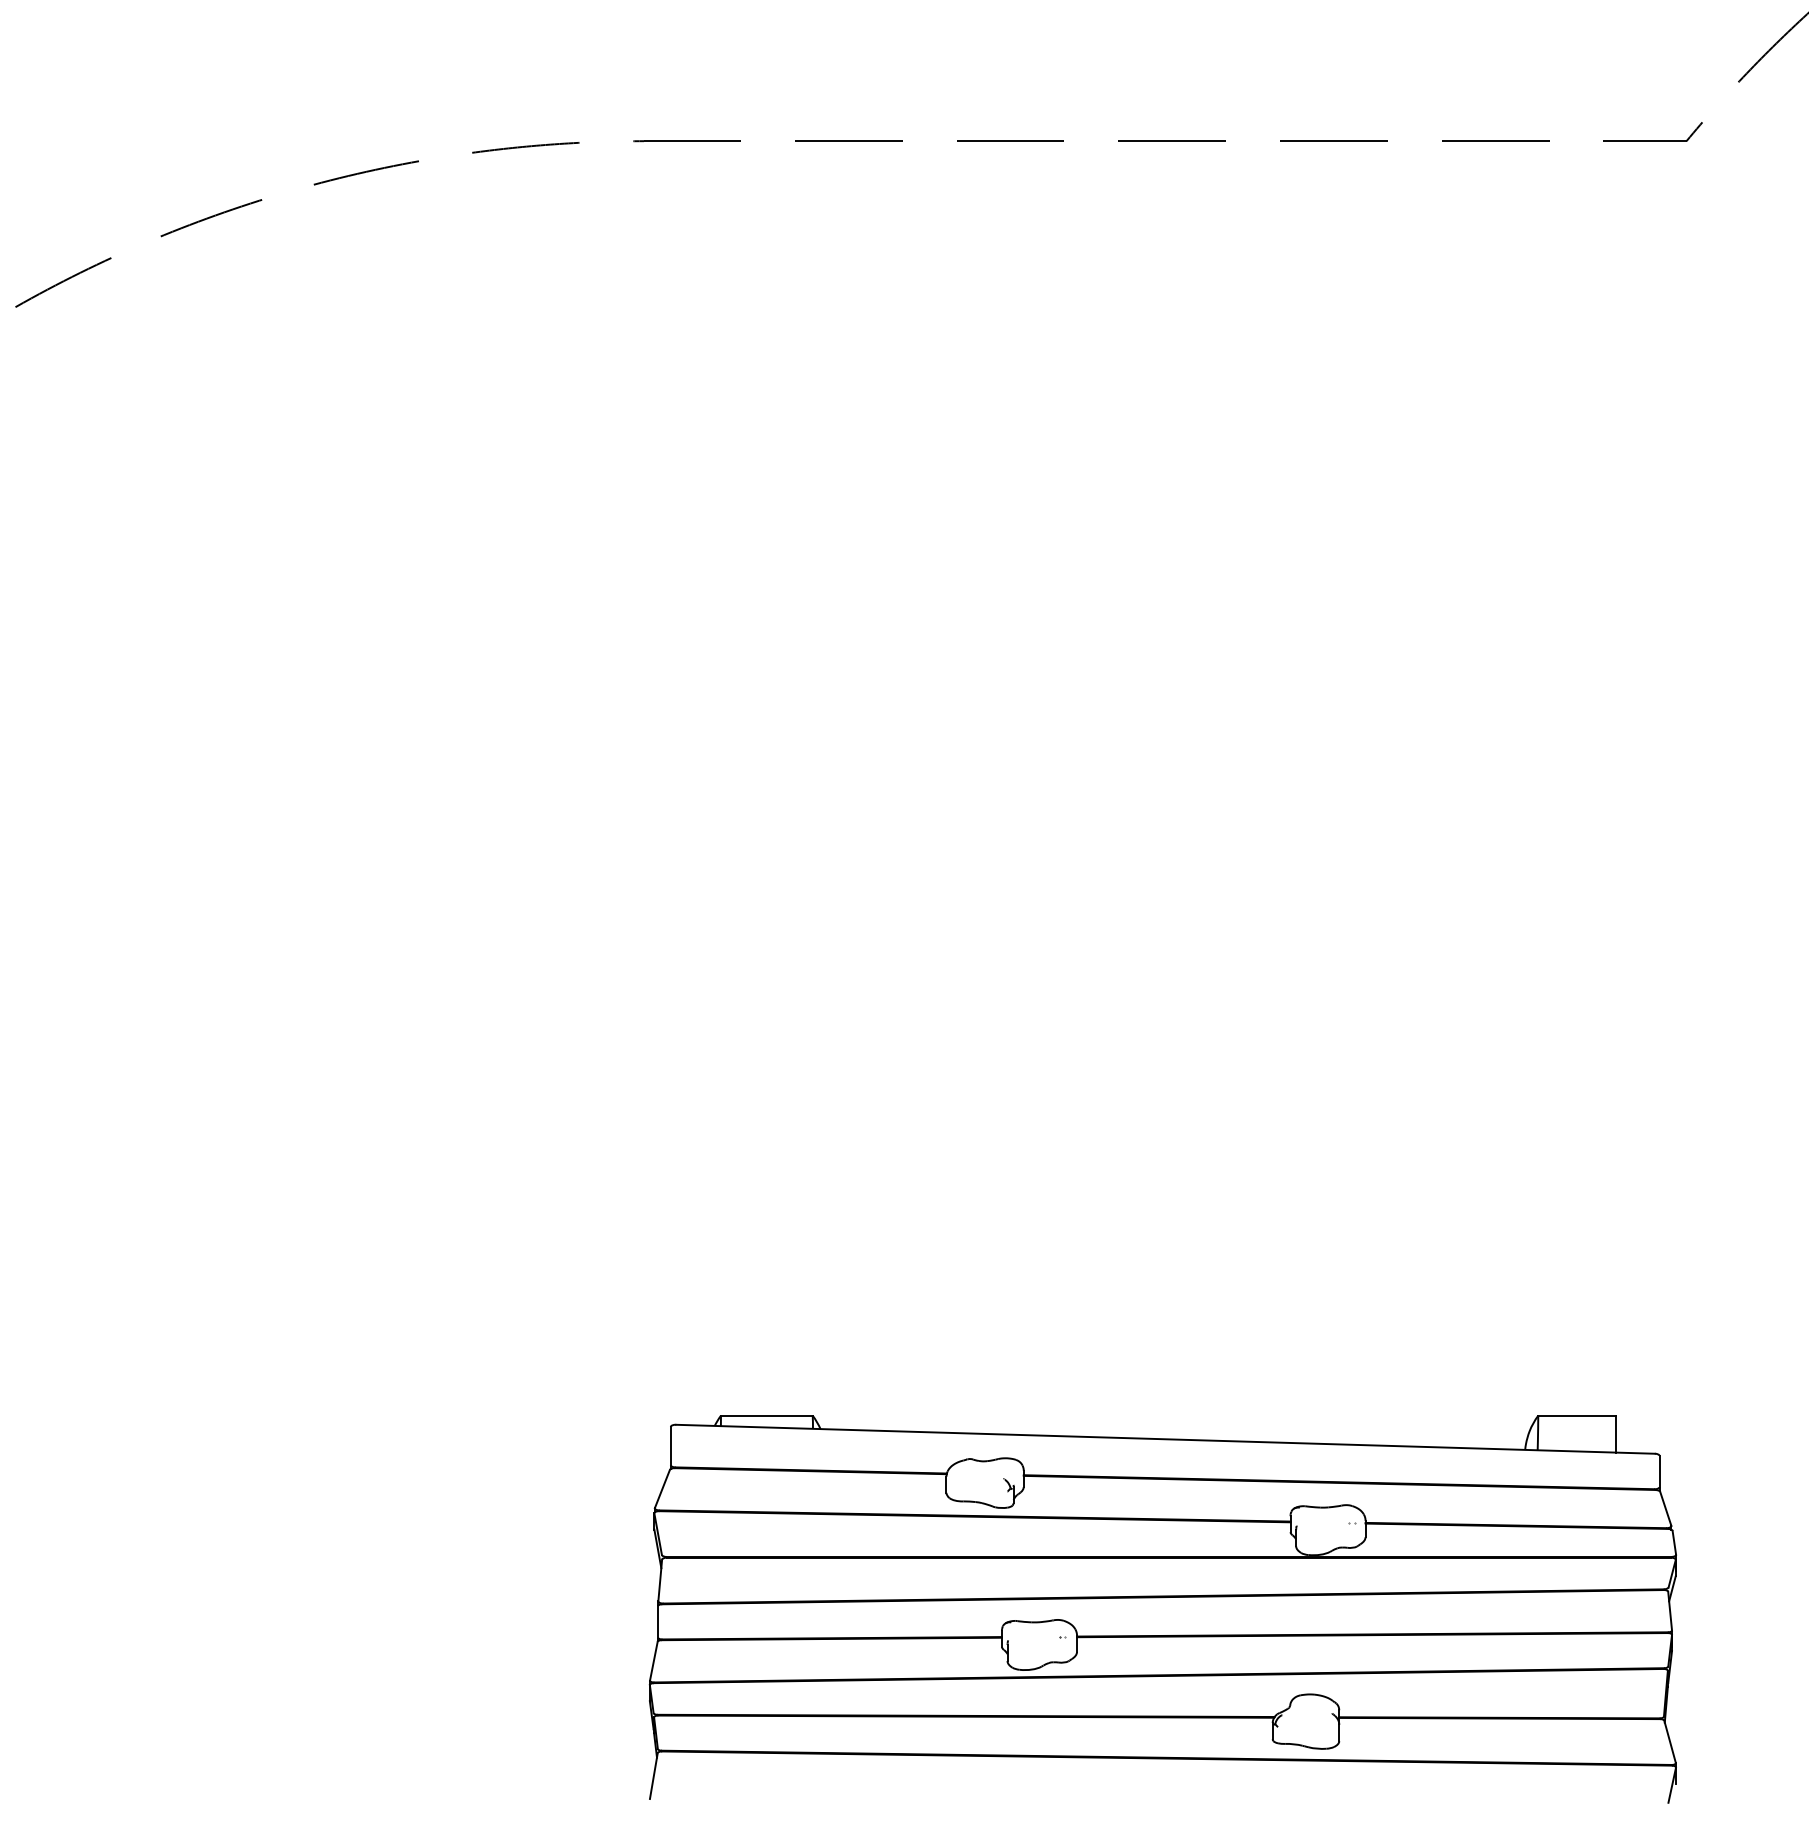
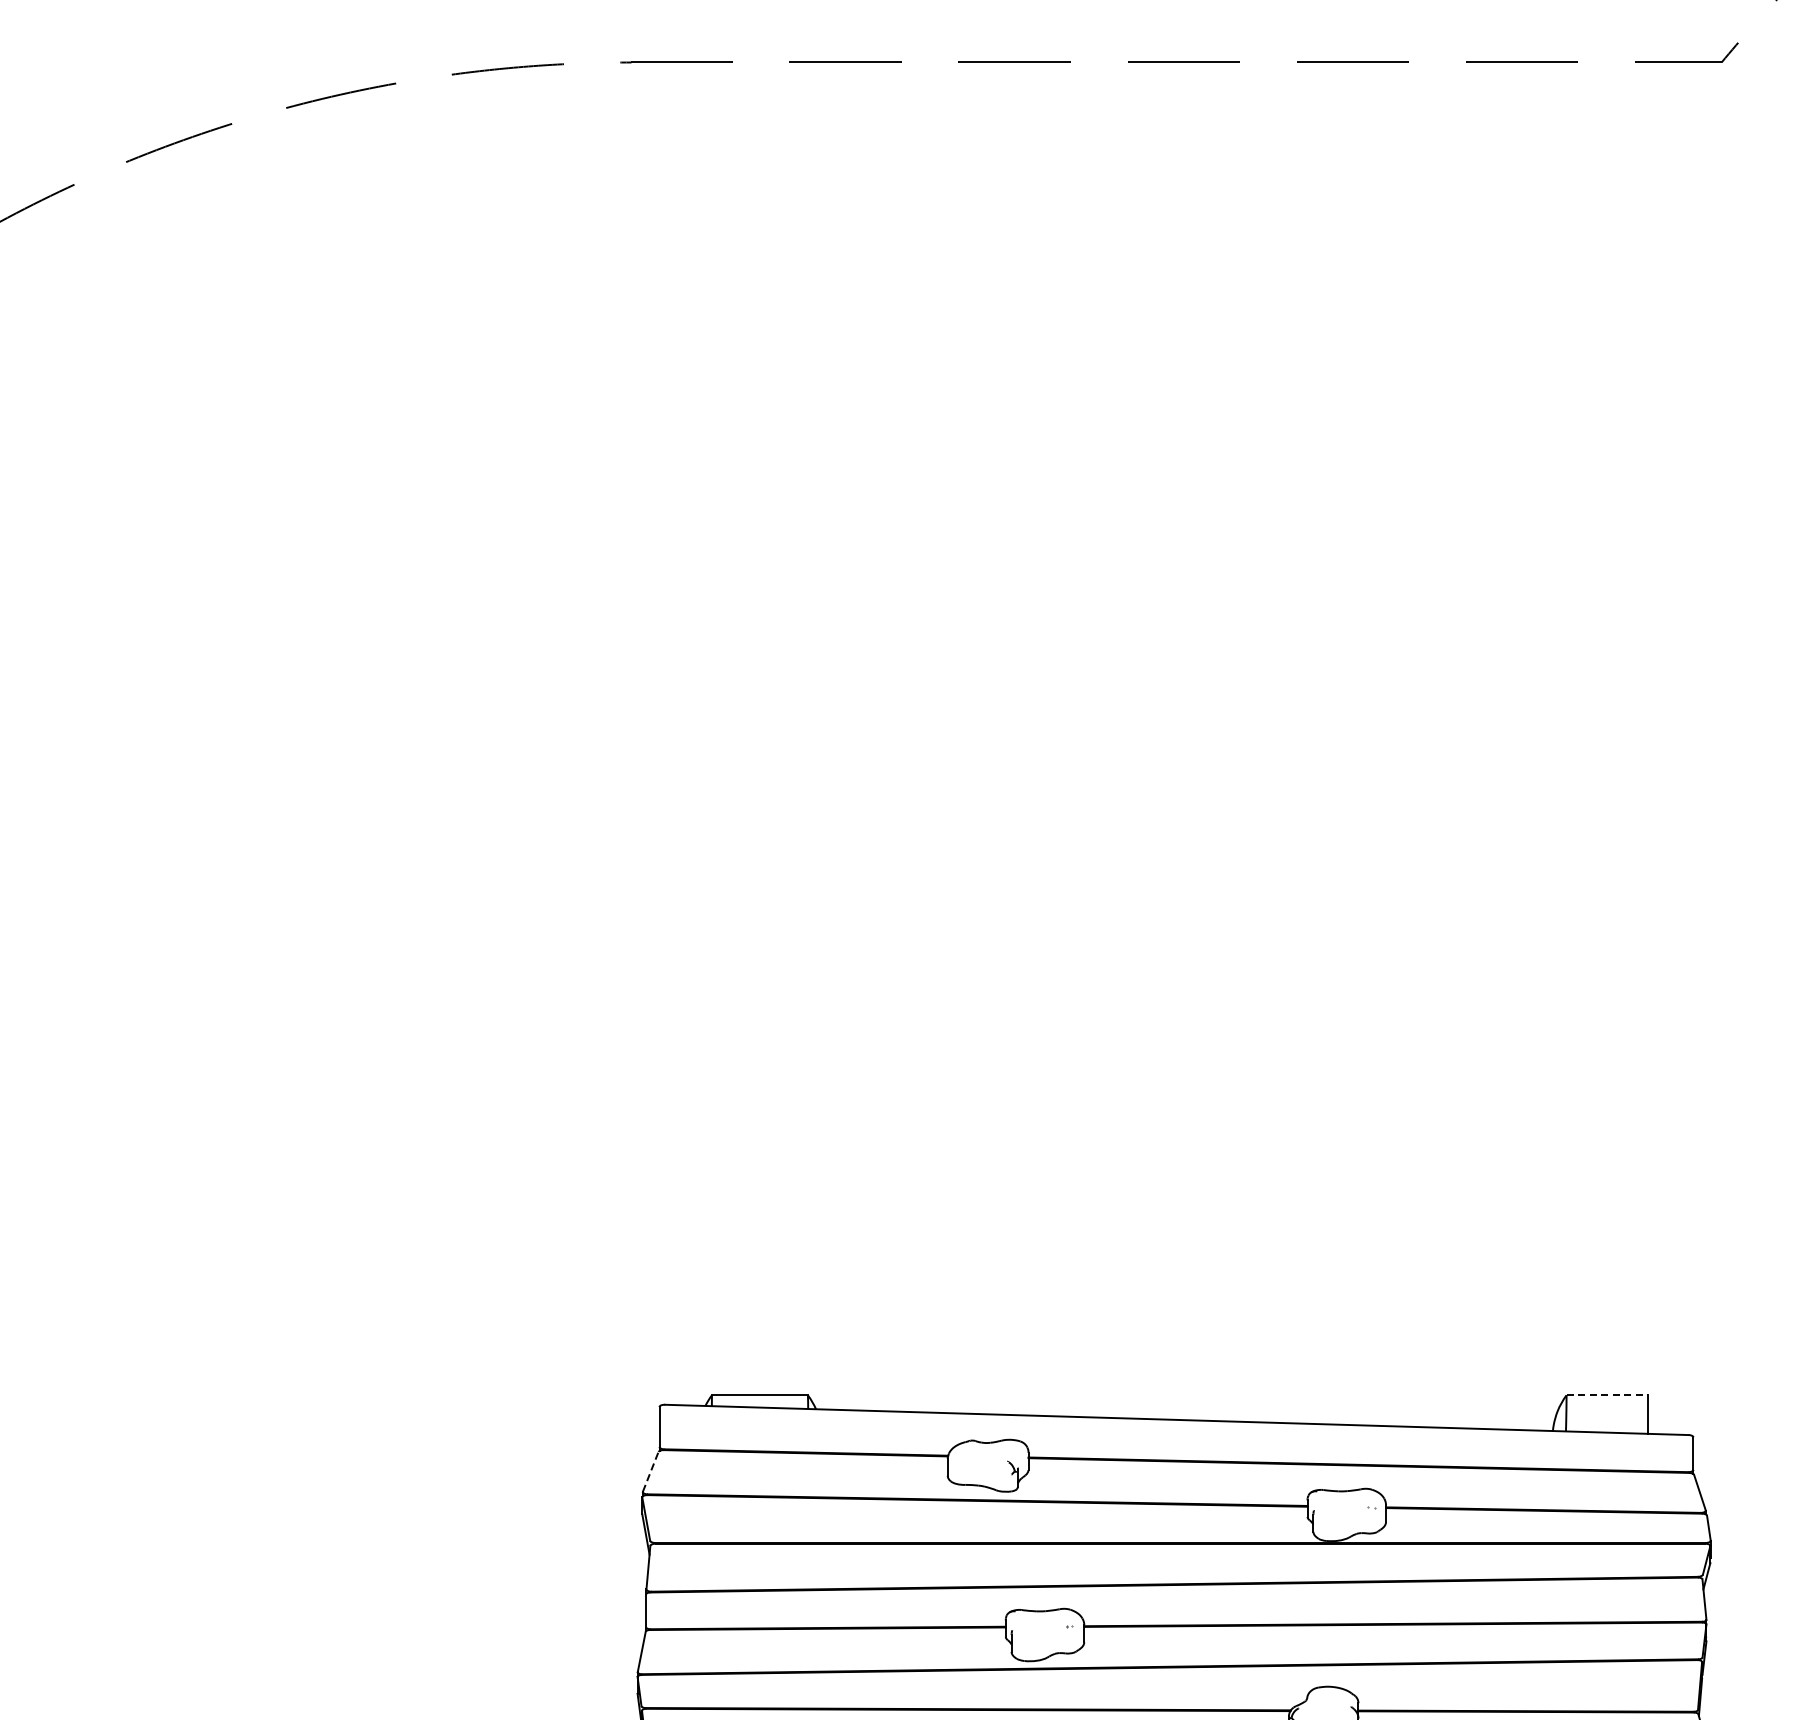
line: (1577, 1415) -> (1607, 1395), solid -> dashed
line: (662, 1488) -> (650, 1471), solid -> dashed

